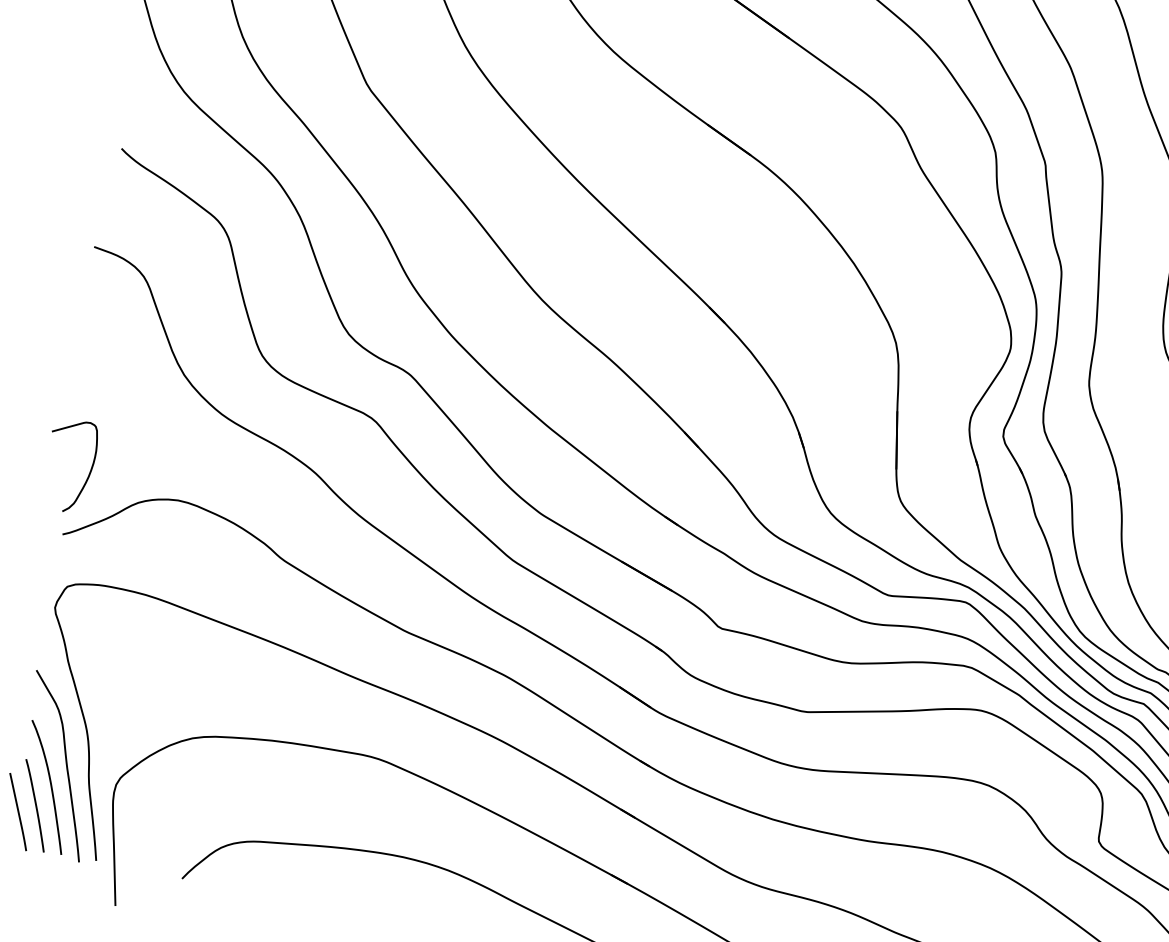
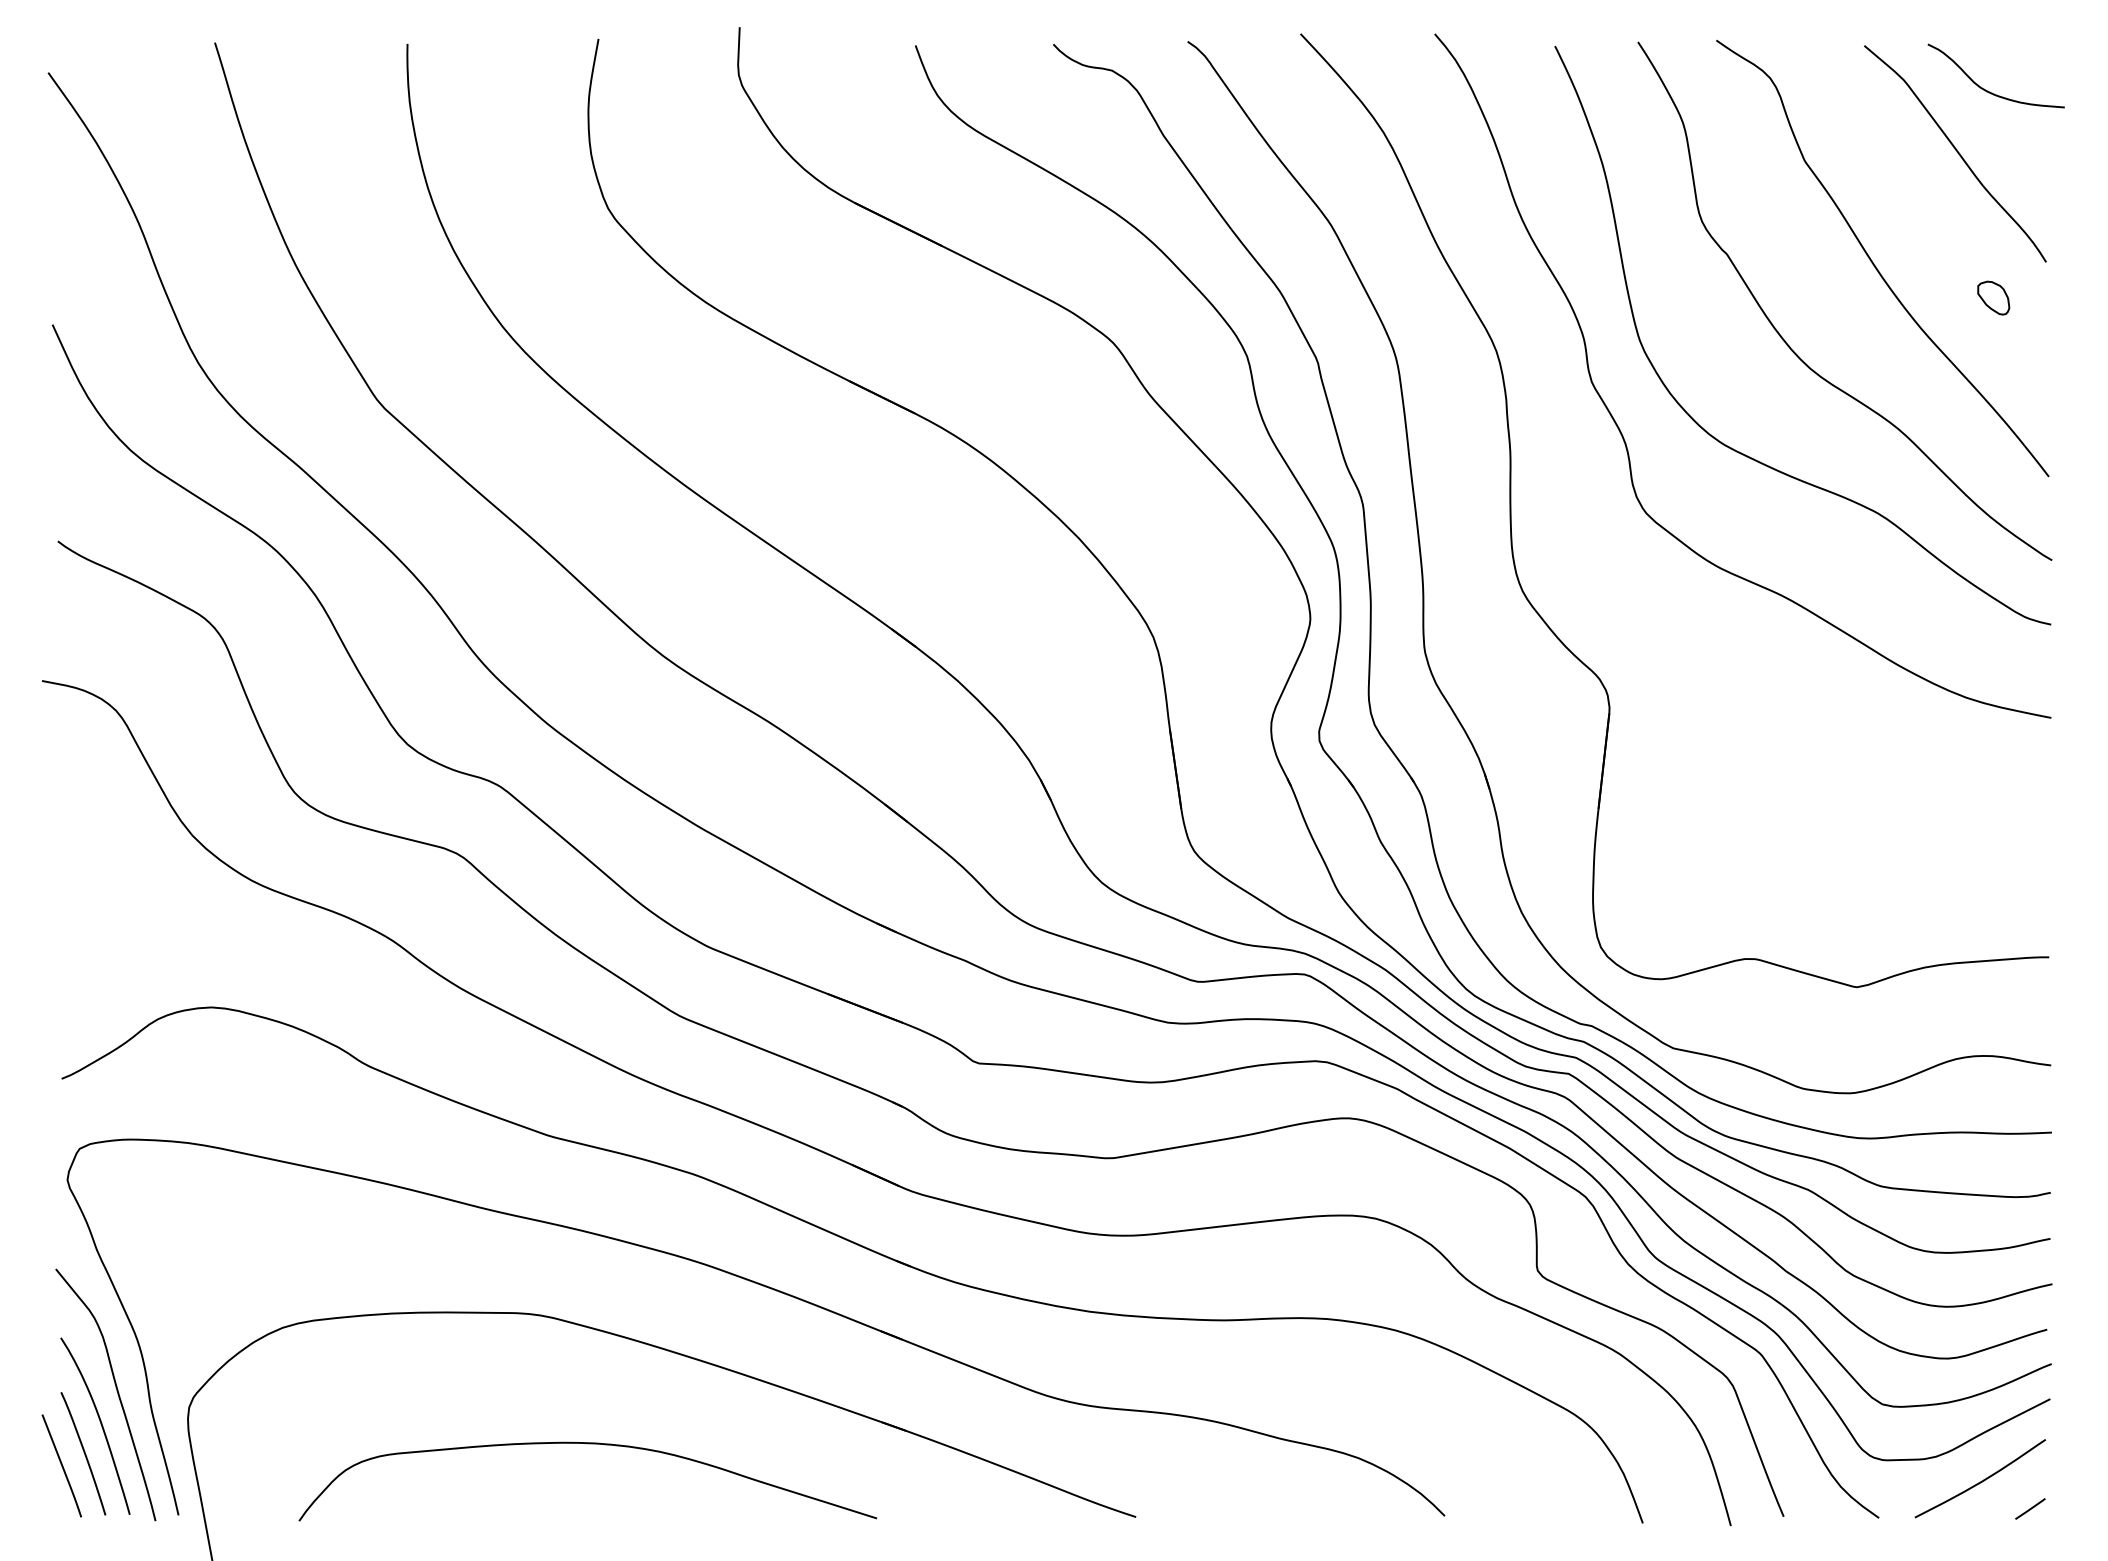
curve: (89, 473) -> (84, 989), removed

